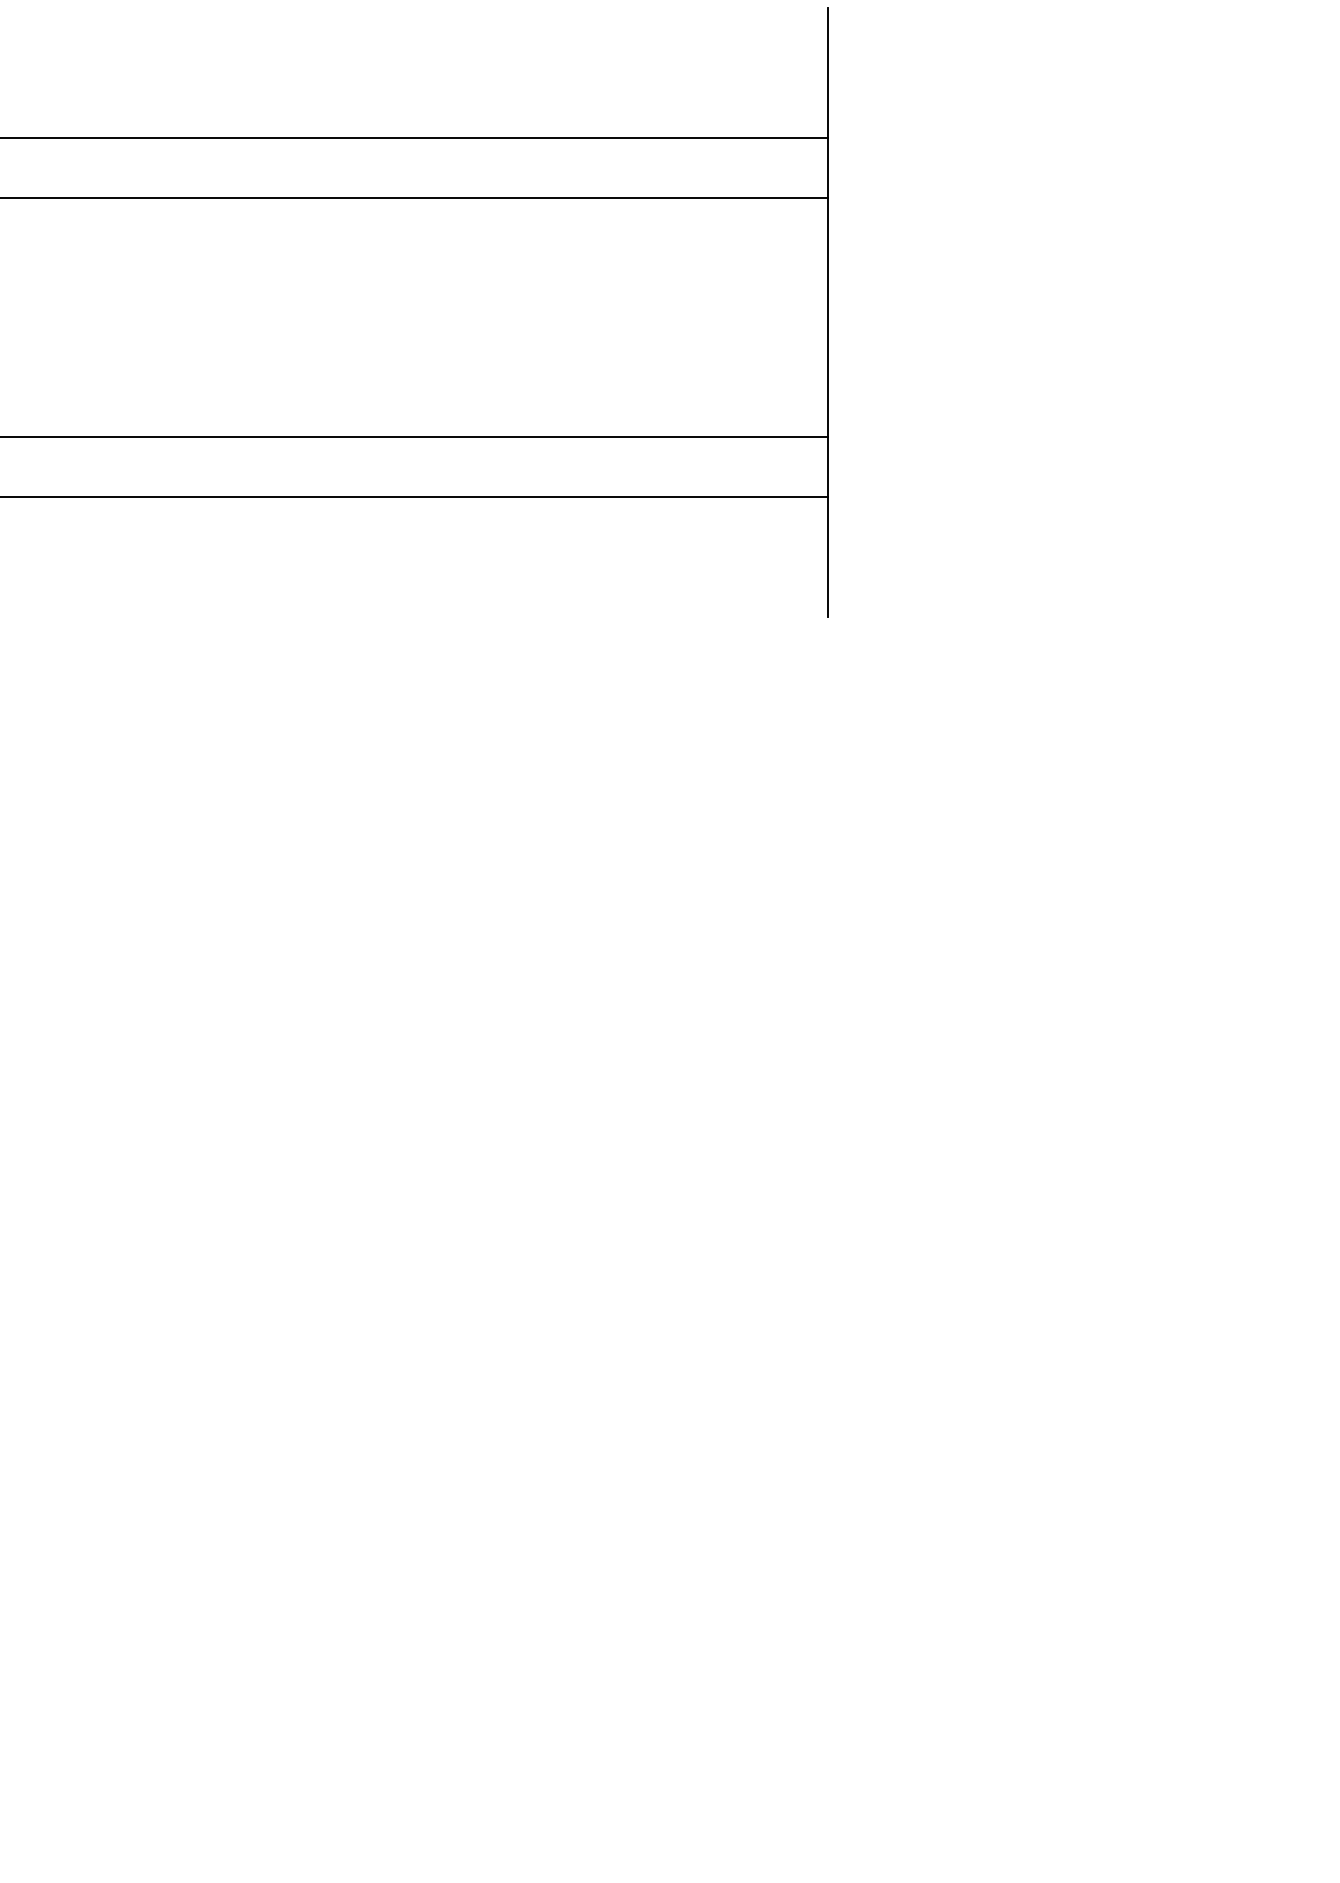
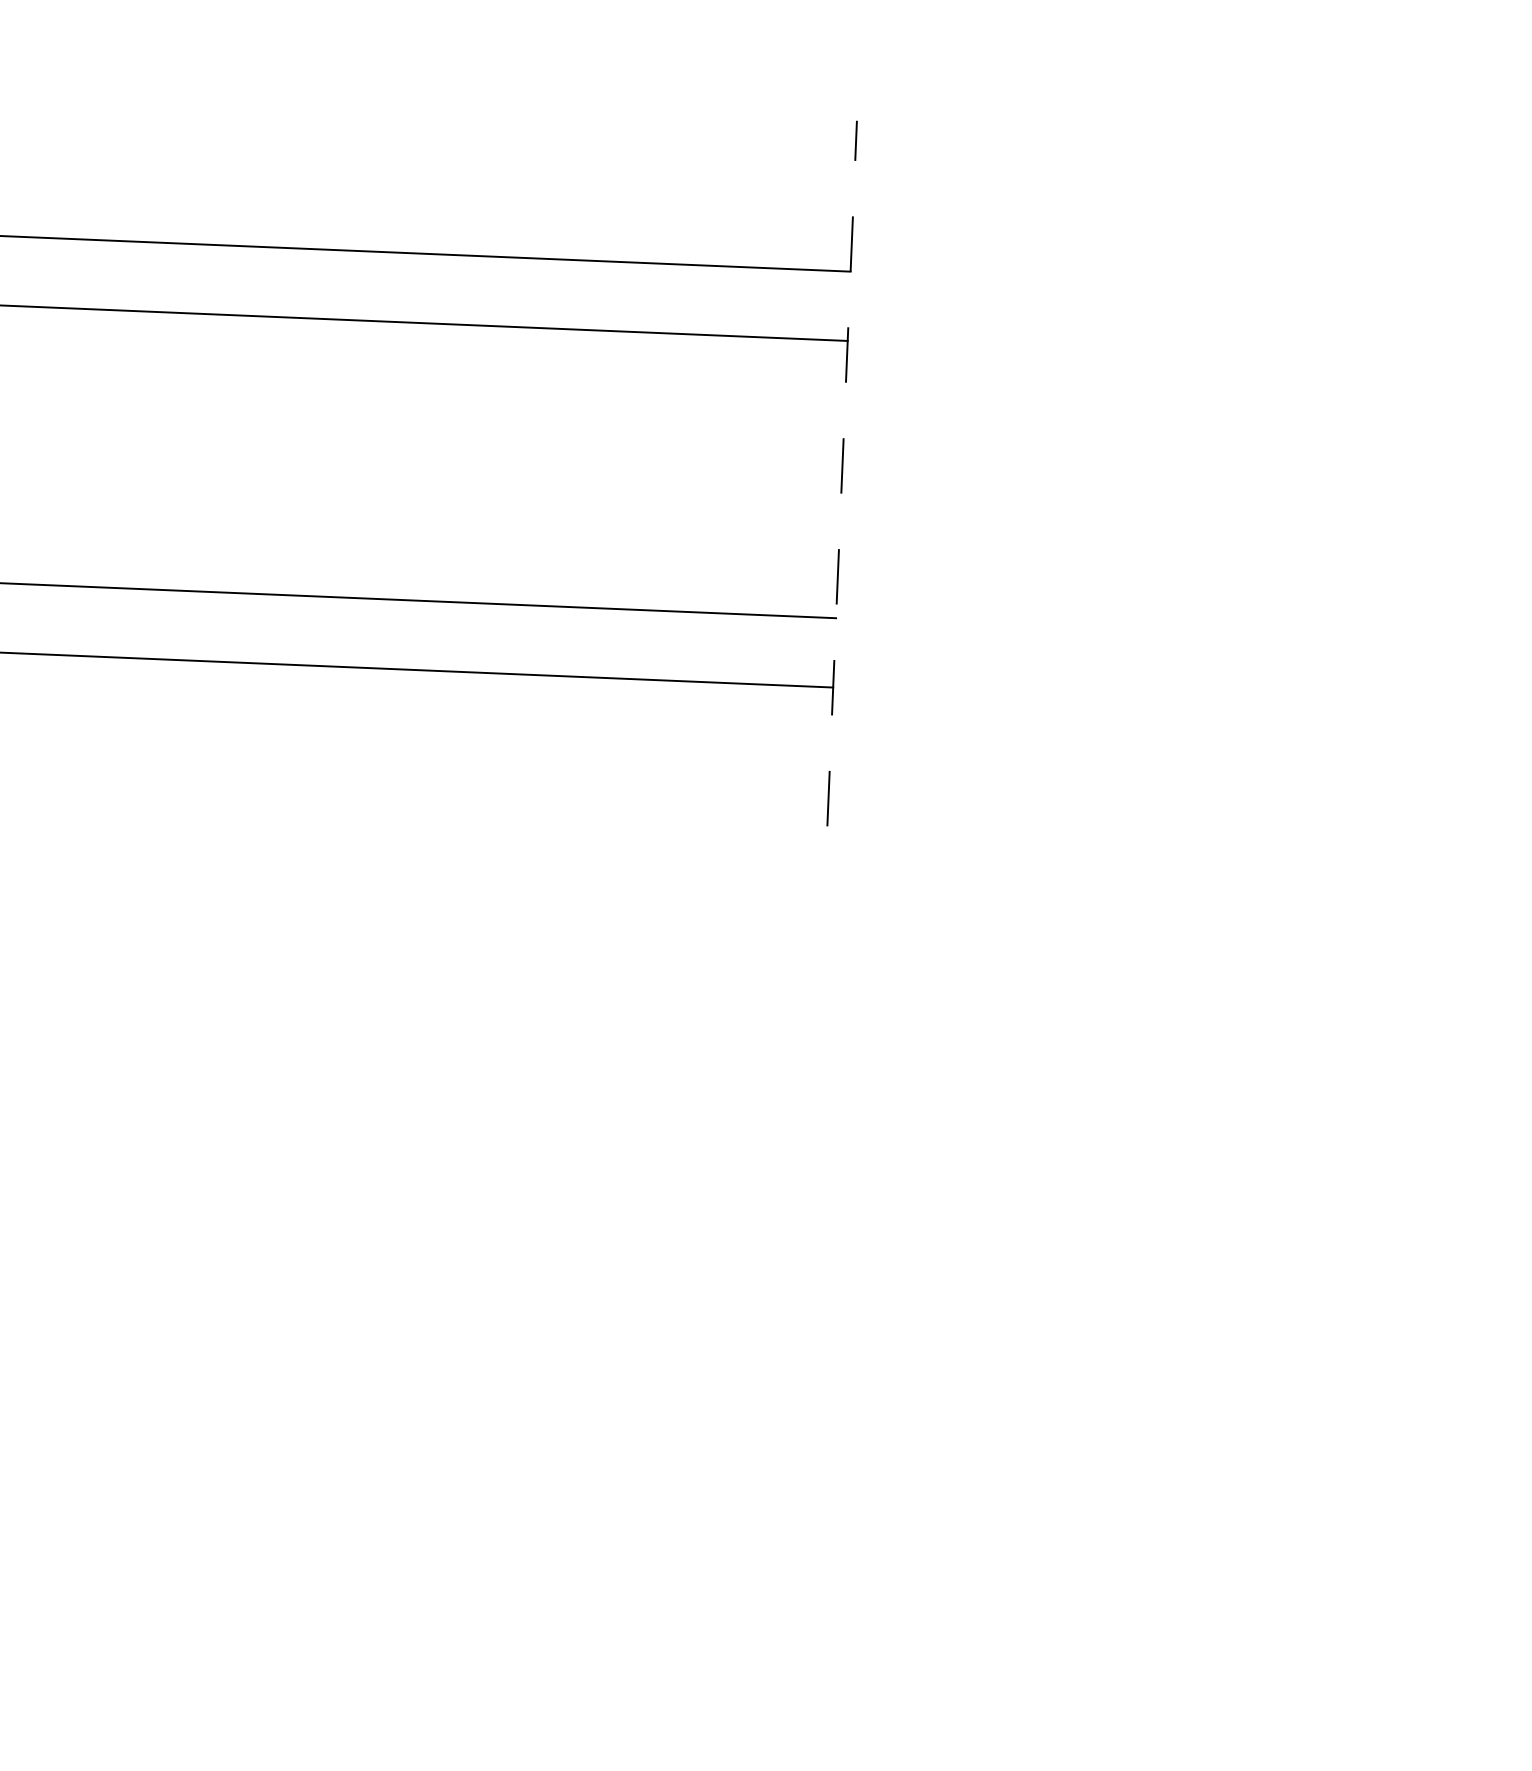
line: (828, 311) -> (842, 472), solid -> dashed

